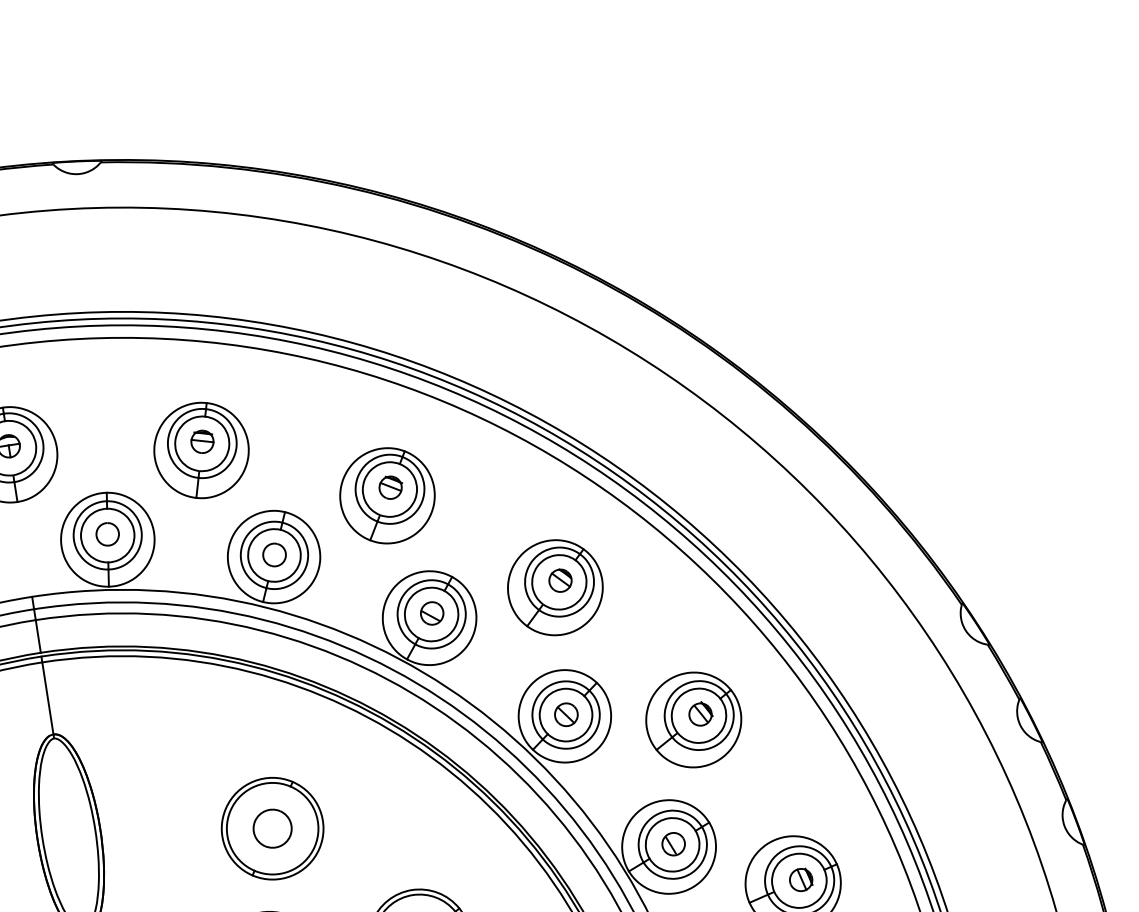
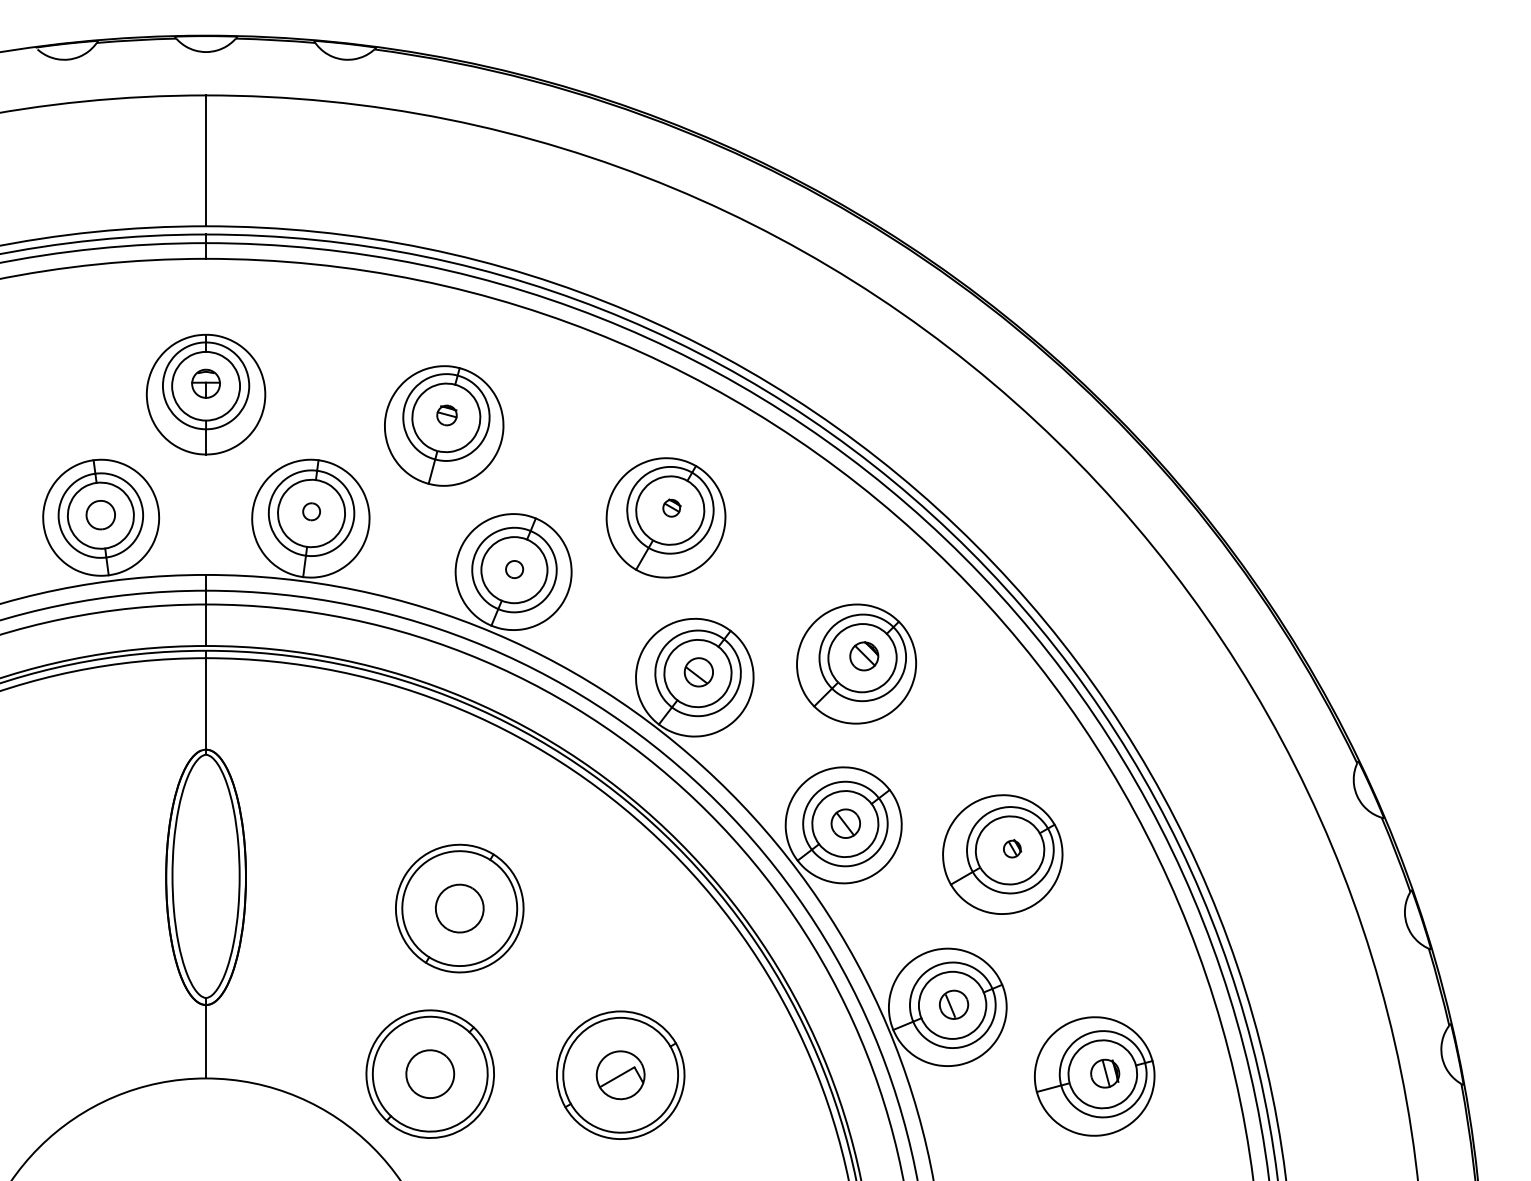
part: (202, 441) -> (446, 415), size x0.7
part: (390, 486) -> (671, 507), size x0.6
part: (107, 534) -> (311, 511), size x0.6
part: (274, 554) -> (514, 569), size x0.6
part: (700, 713) -> (1012, 848), size x0.6

